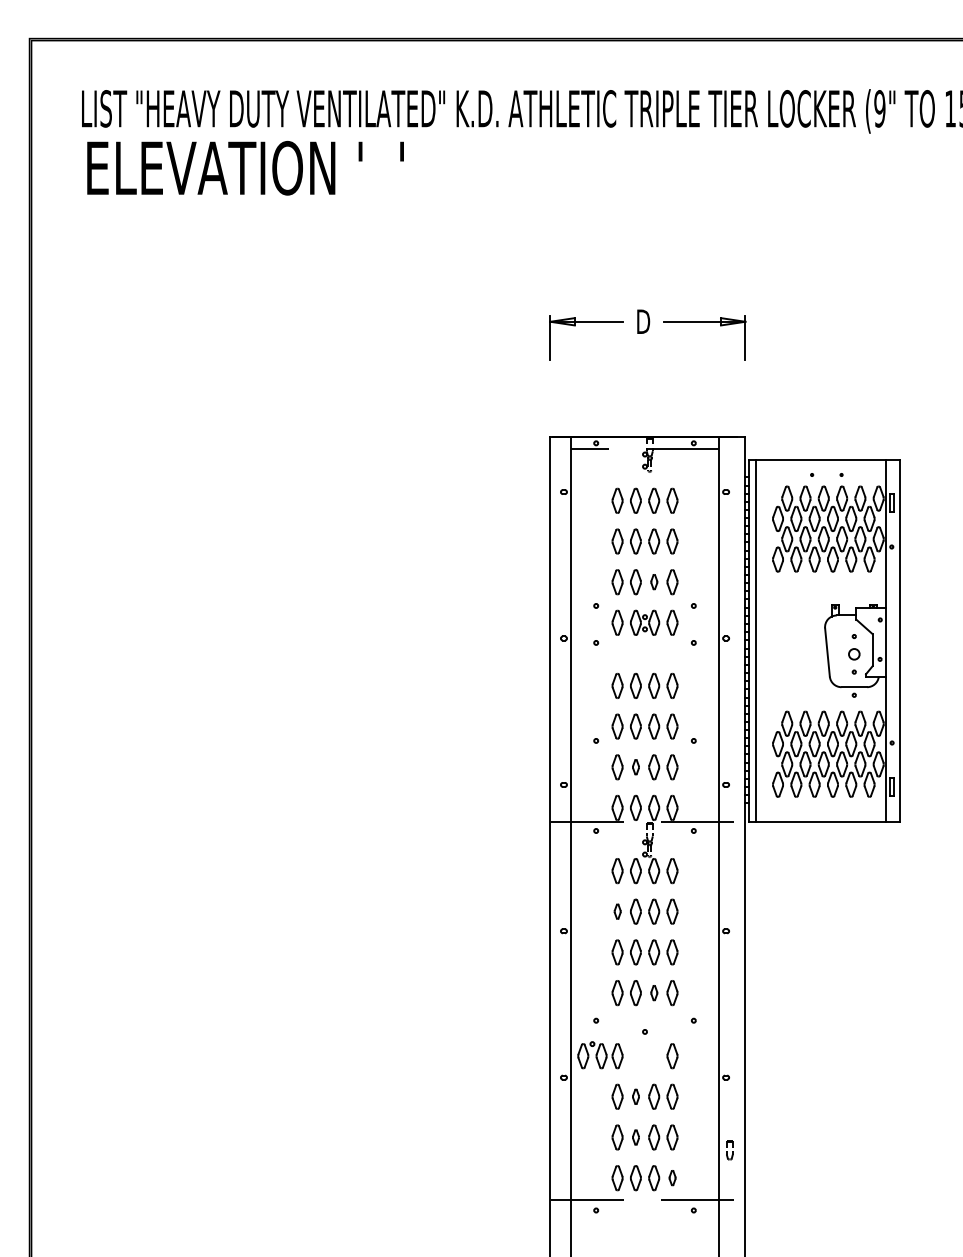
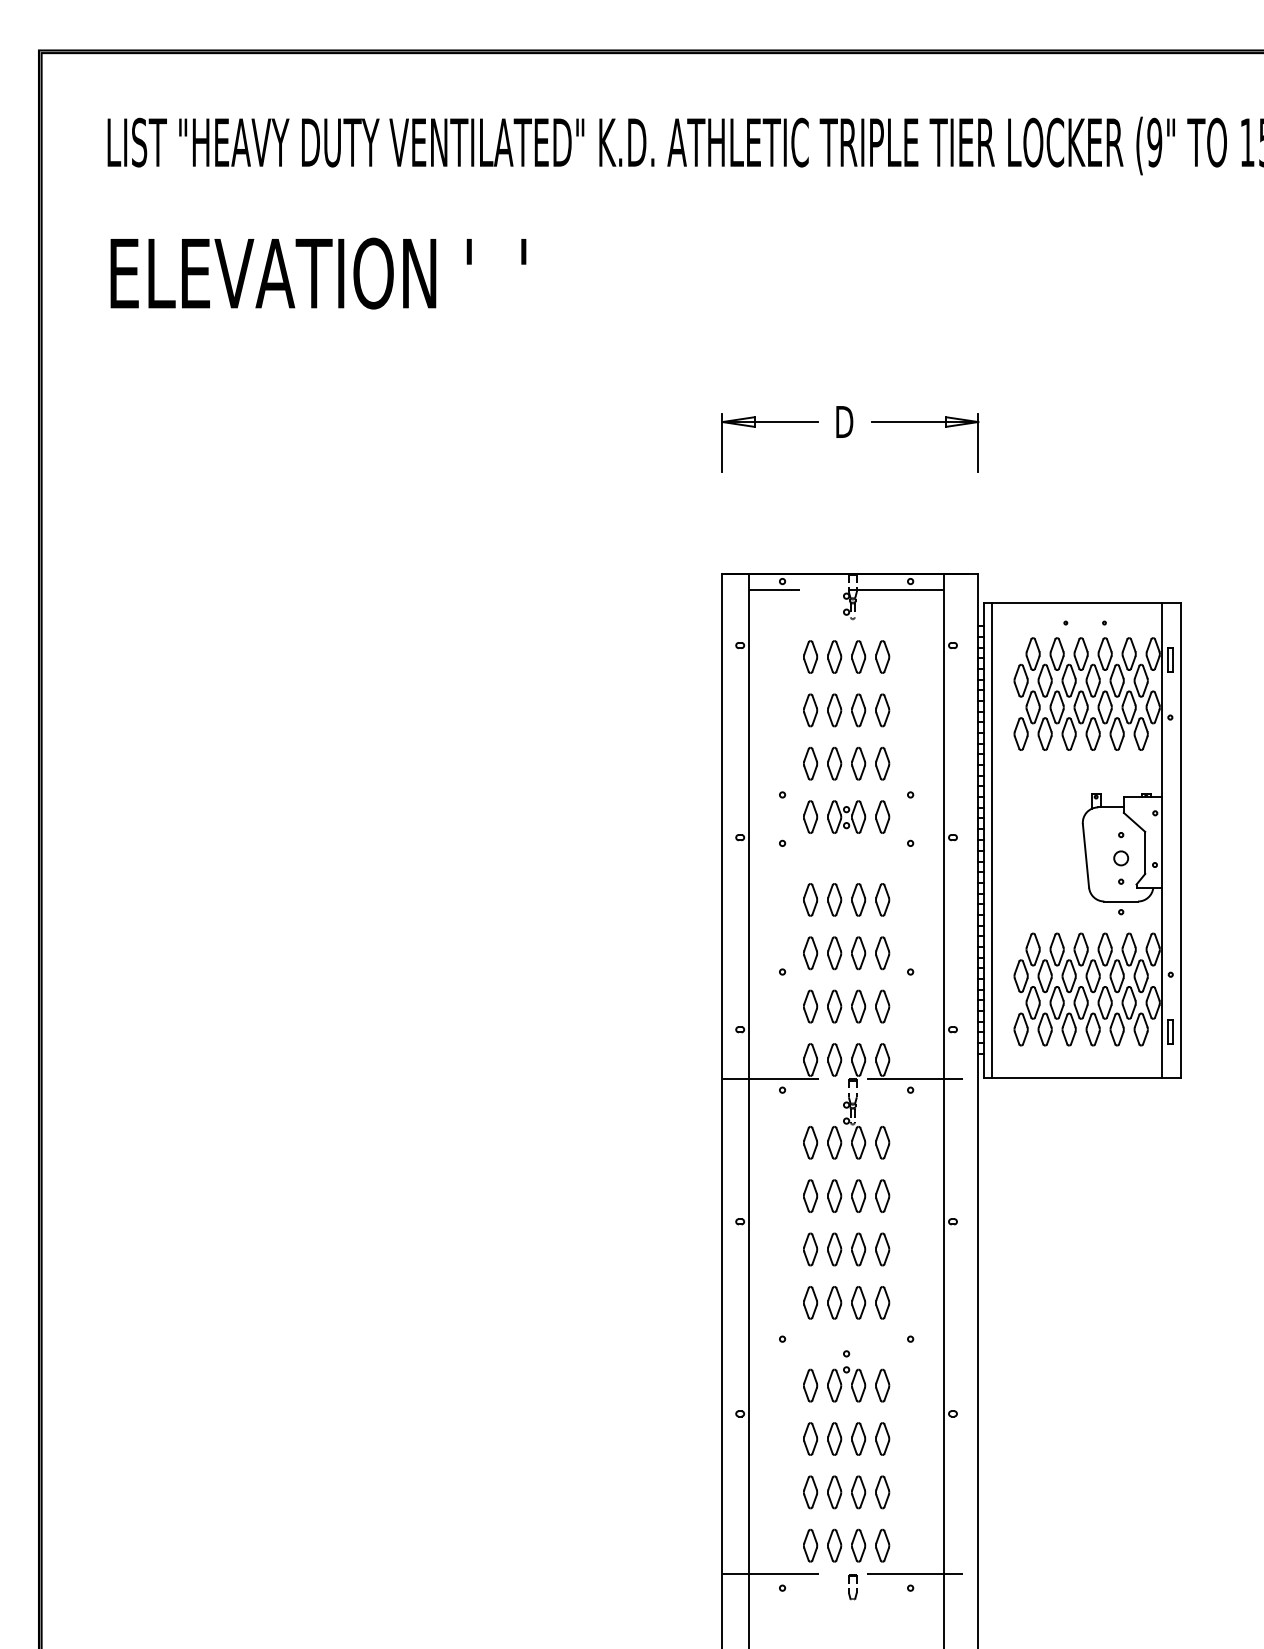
text: (245, 168) -> (318, 273), moved
part: (654, 582) -> (858, 763), size x1.67
part: (635, 767) -> (834, 1006), size x1.67
part: (617, 911) -> (810, 1195), size x1.67
part: (654, 992) -> (858, 1302), size x1.67
part: (592, 1055) -> (846, 1384), moved
part: (635, 1096) -> (834, 1438), size x1.67
part: (635, 1137) -> (834, 1492), size x1.67
part: (729, 1150) -> (852, 1587), moved
part: (672, 1177) -> (882, 1545), size x1.67

